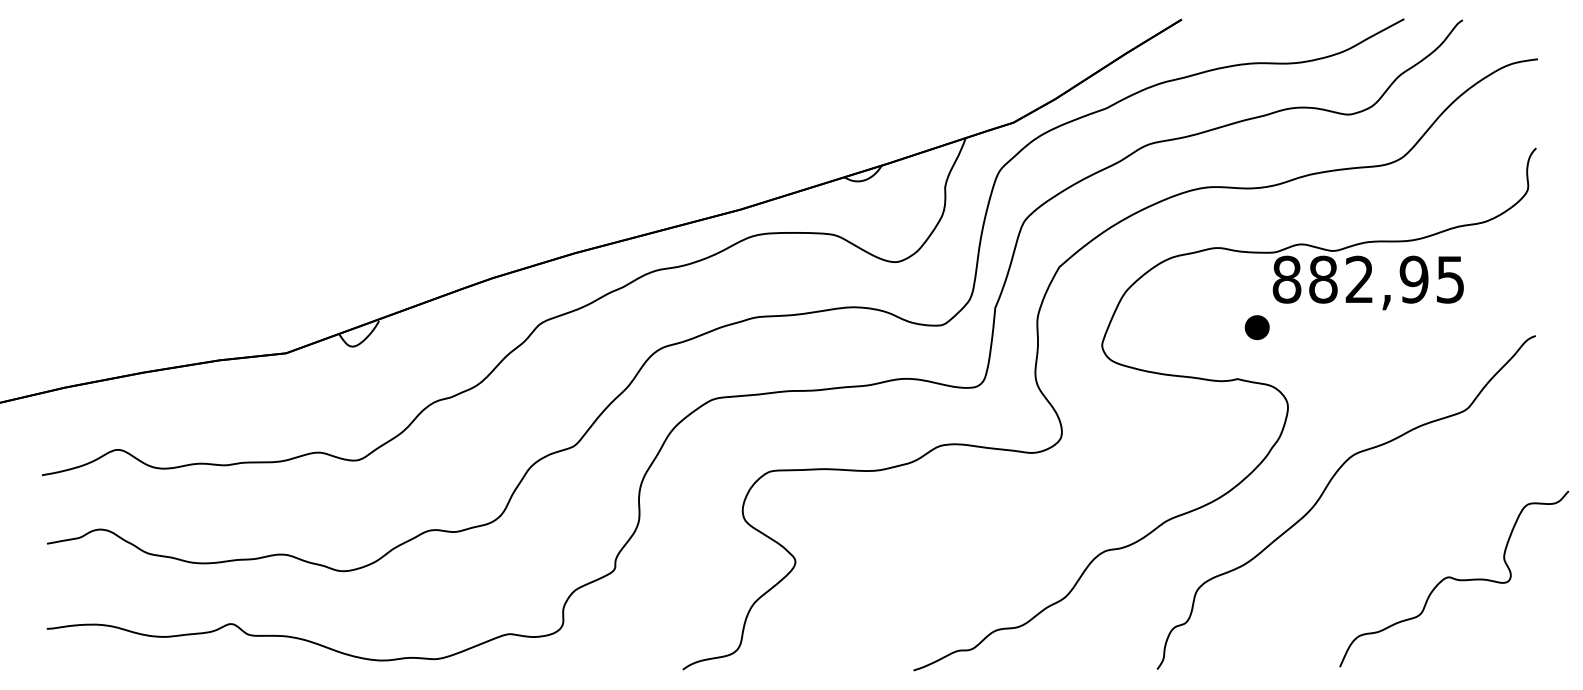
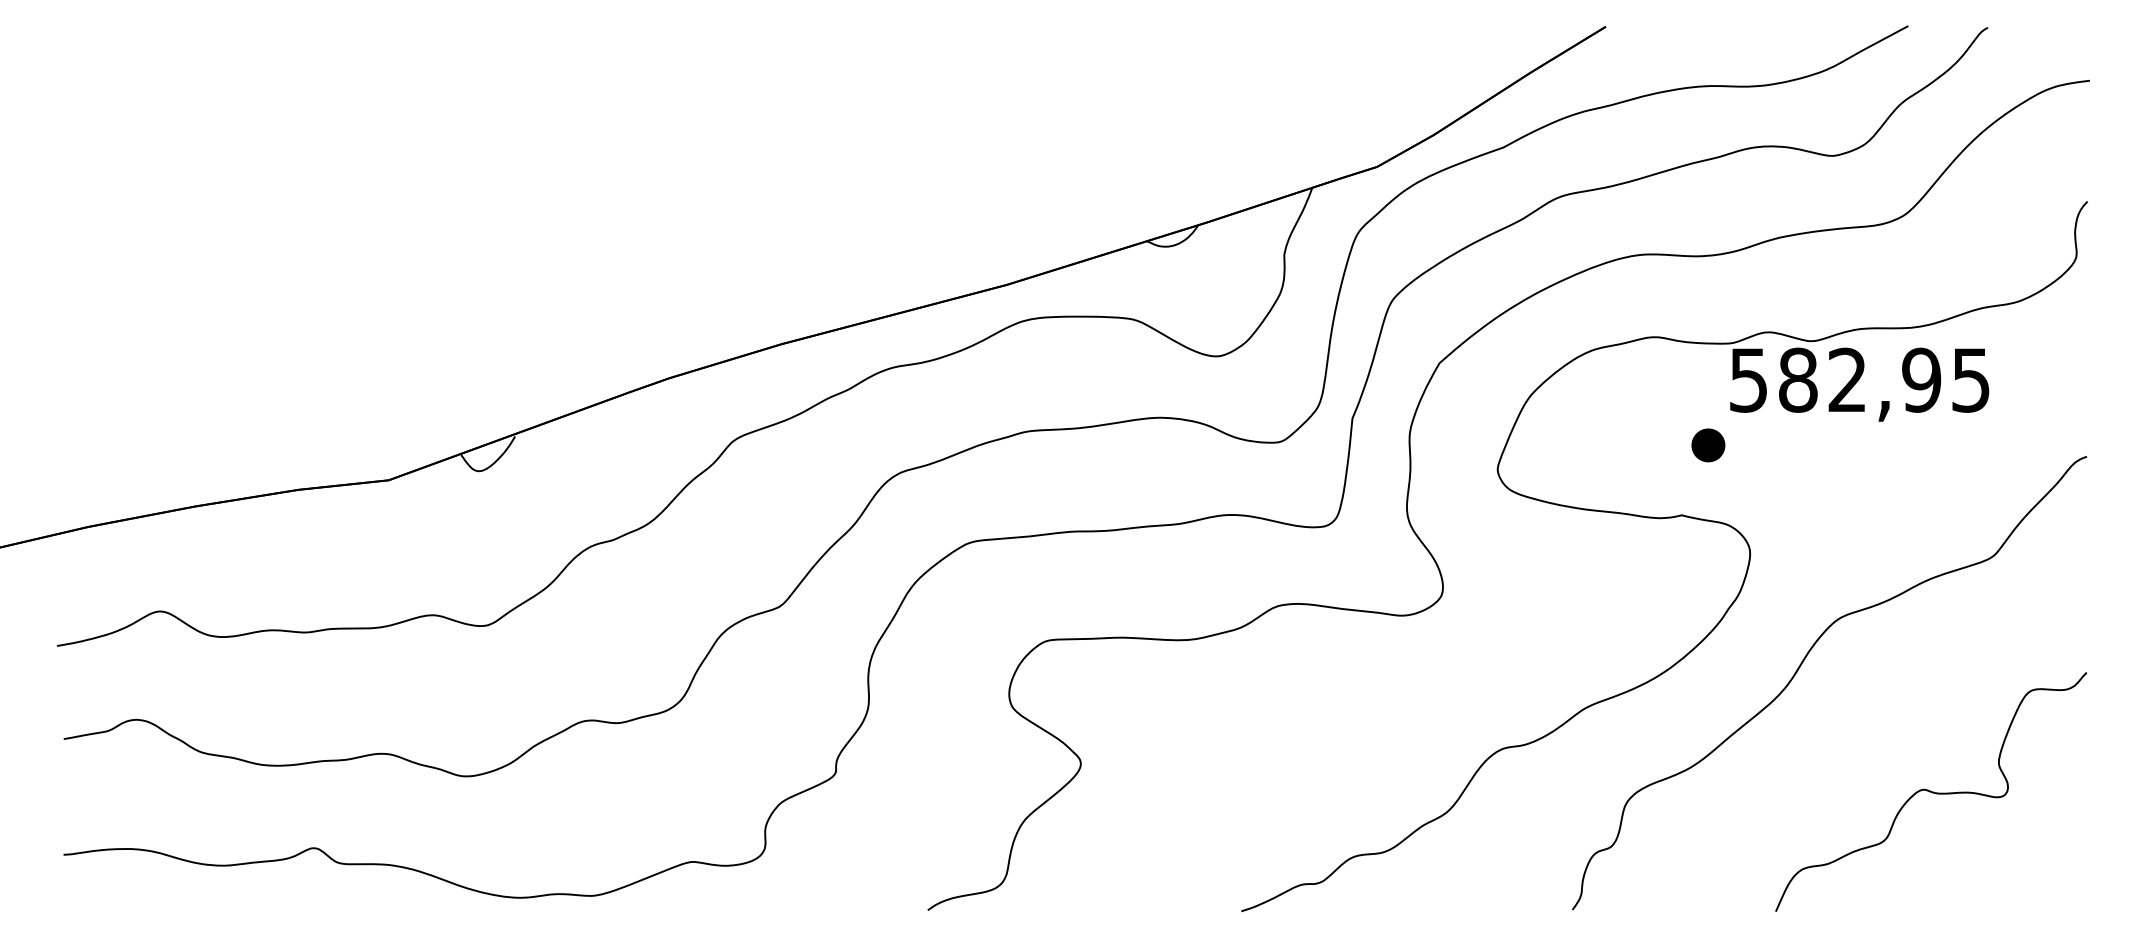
text: (1286, 279) -> (1748, 379), 882,95 -> 582,95
part: (1454, 578) -> (1931, 791), moved

